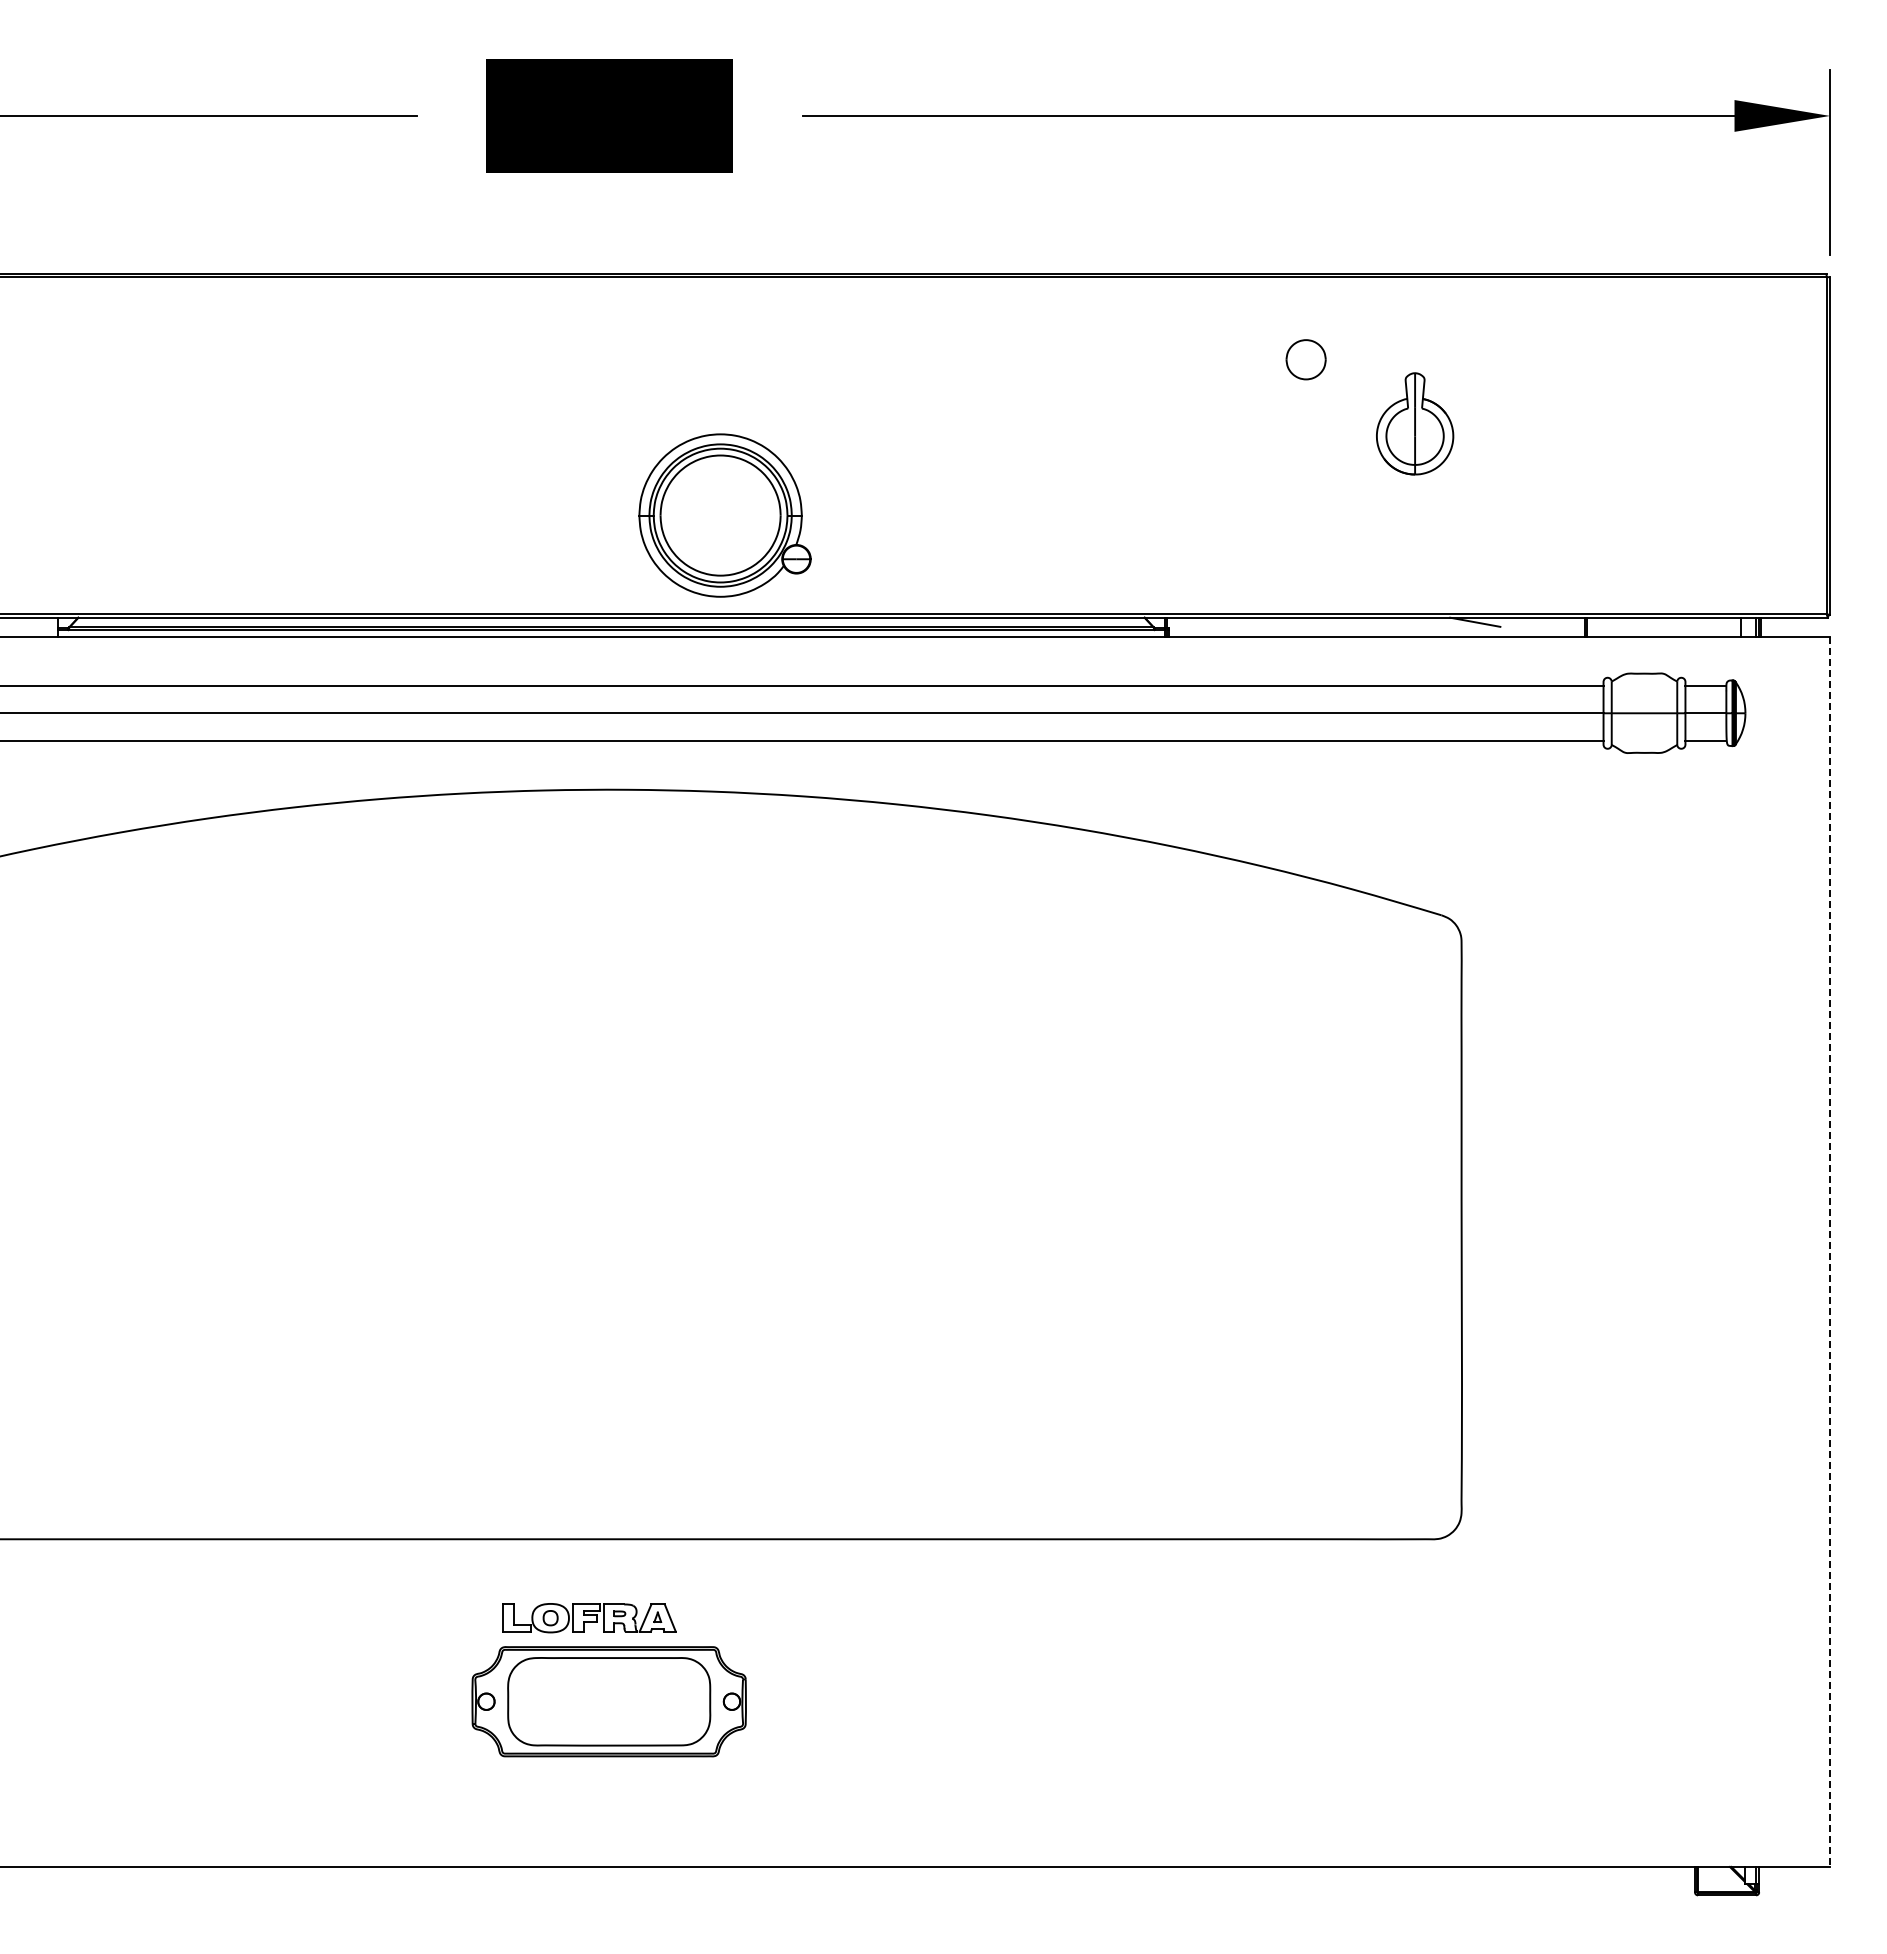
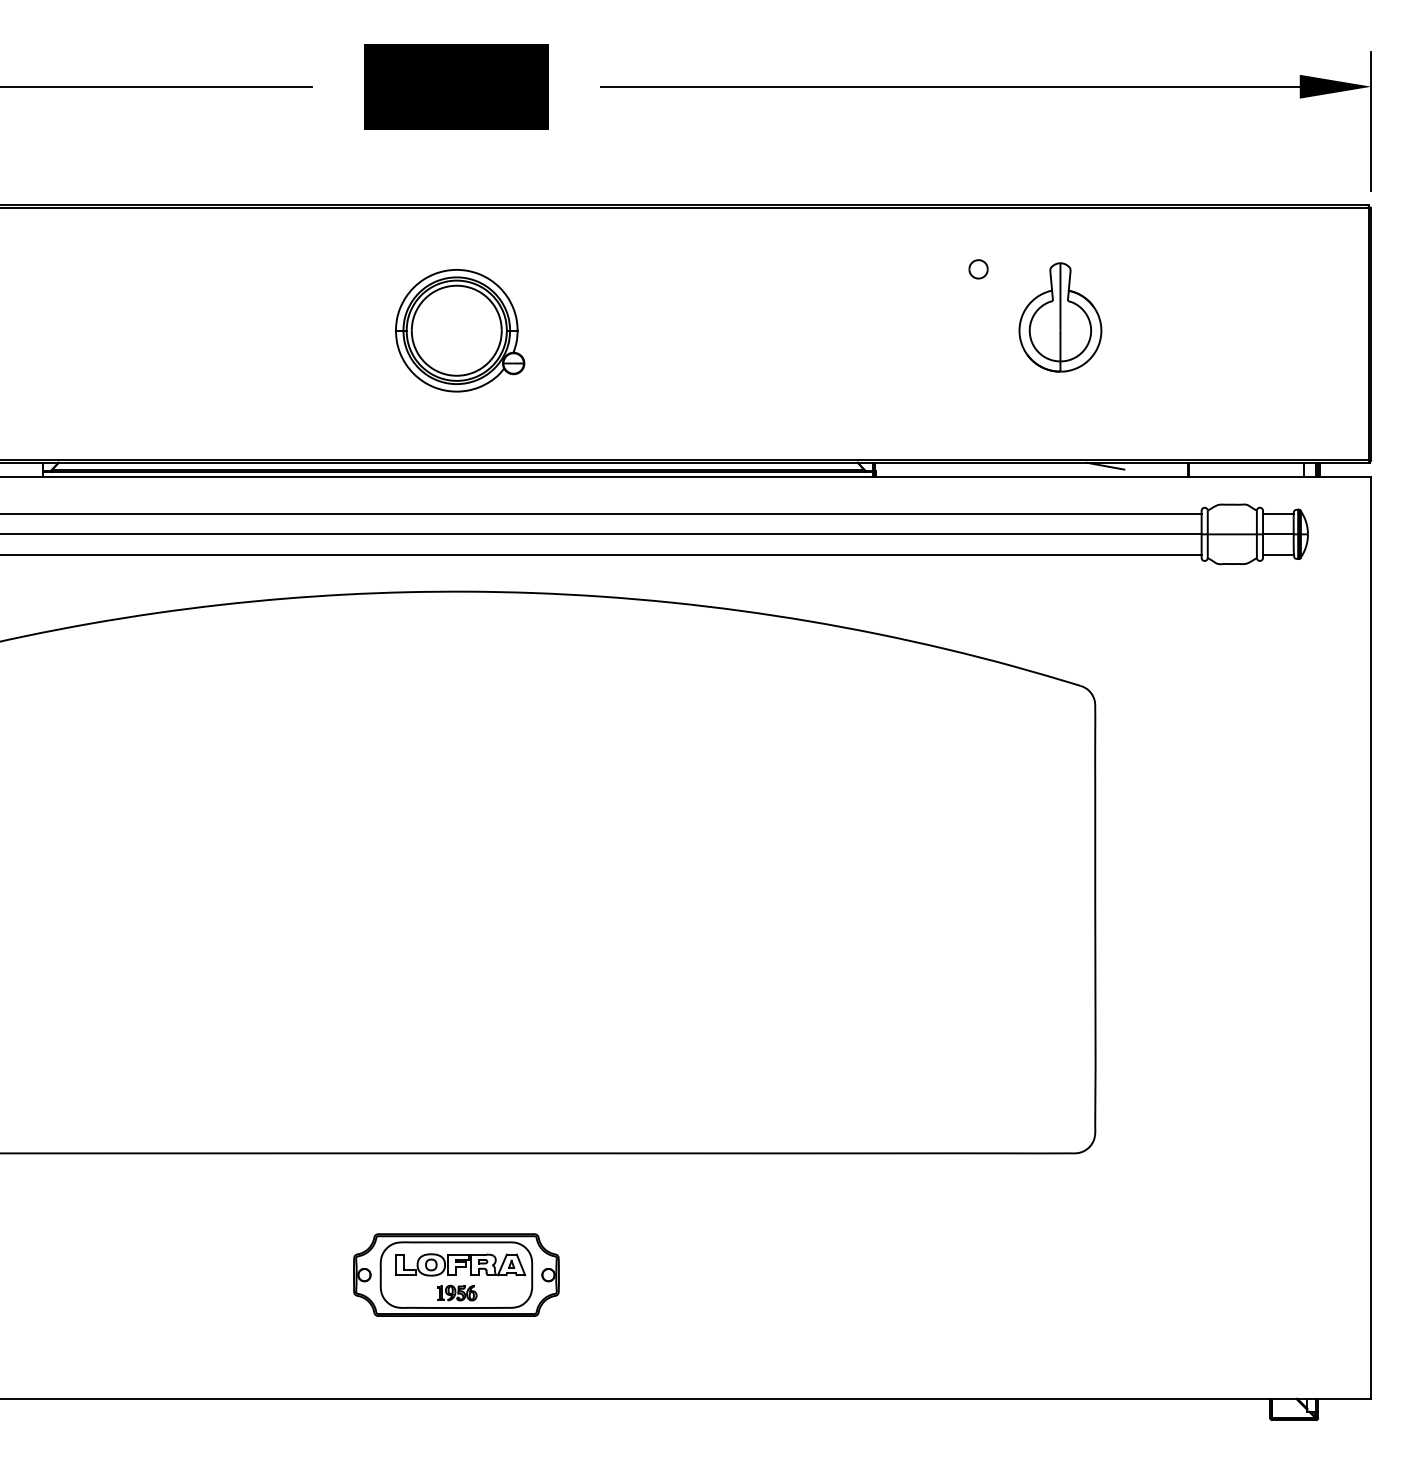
part: (1305, 359) -> (978, 269), size x0.62
part: (1414, 423) -> (1059, 317), size x1.43
part: (724, 515) -> (459, 330), moved
line: (1830, 1252) -> (1371, 938), dashed -> solid
part: (589, 1618) -> (460, 1265), moved
part: (610, 1725) -> (457, 1292), added

